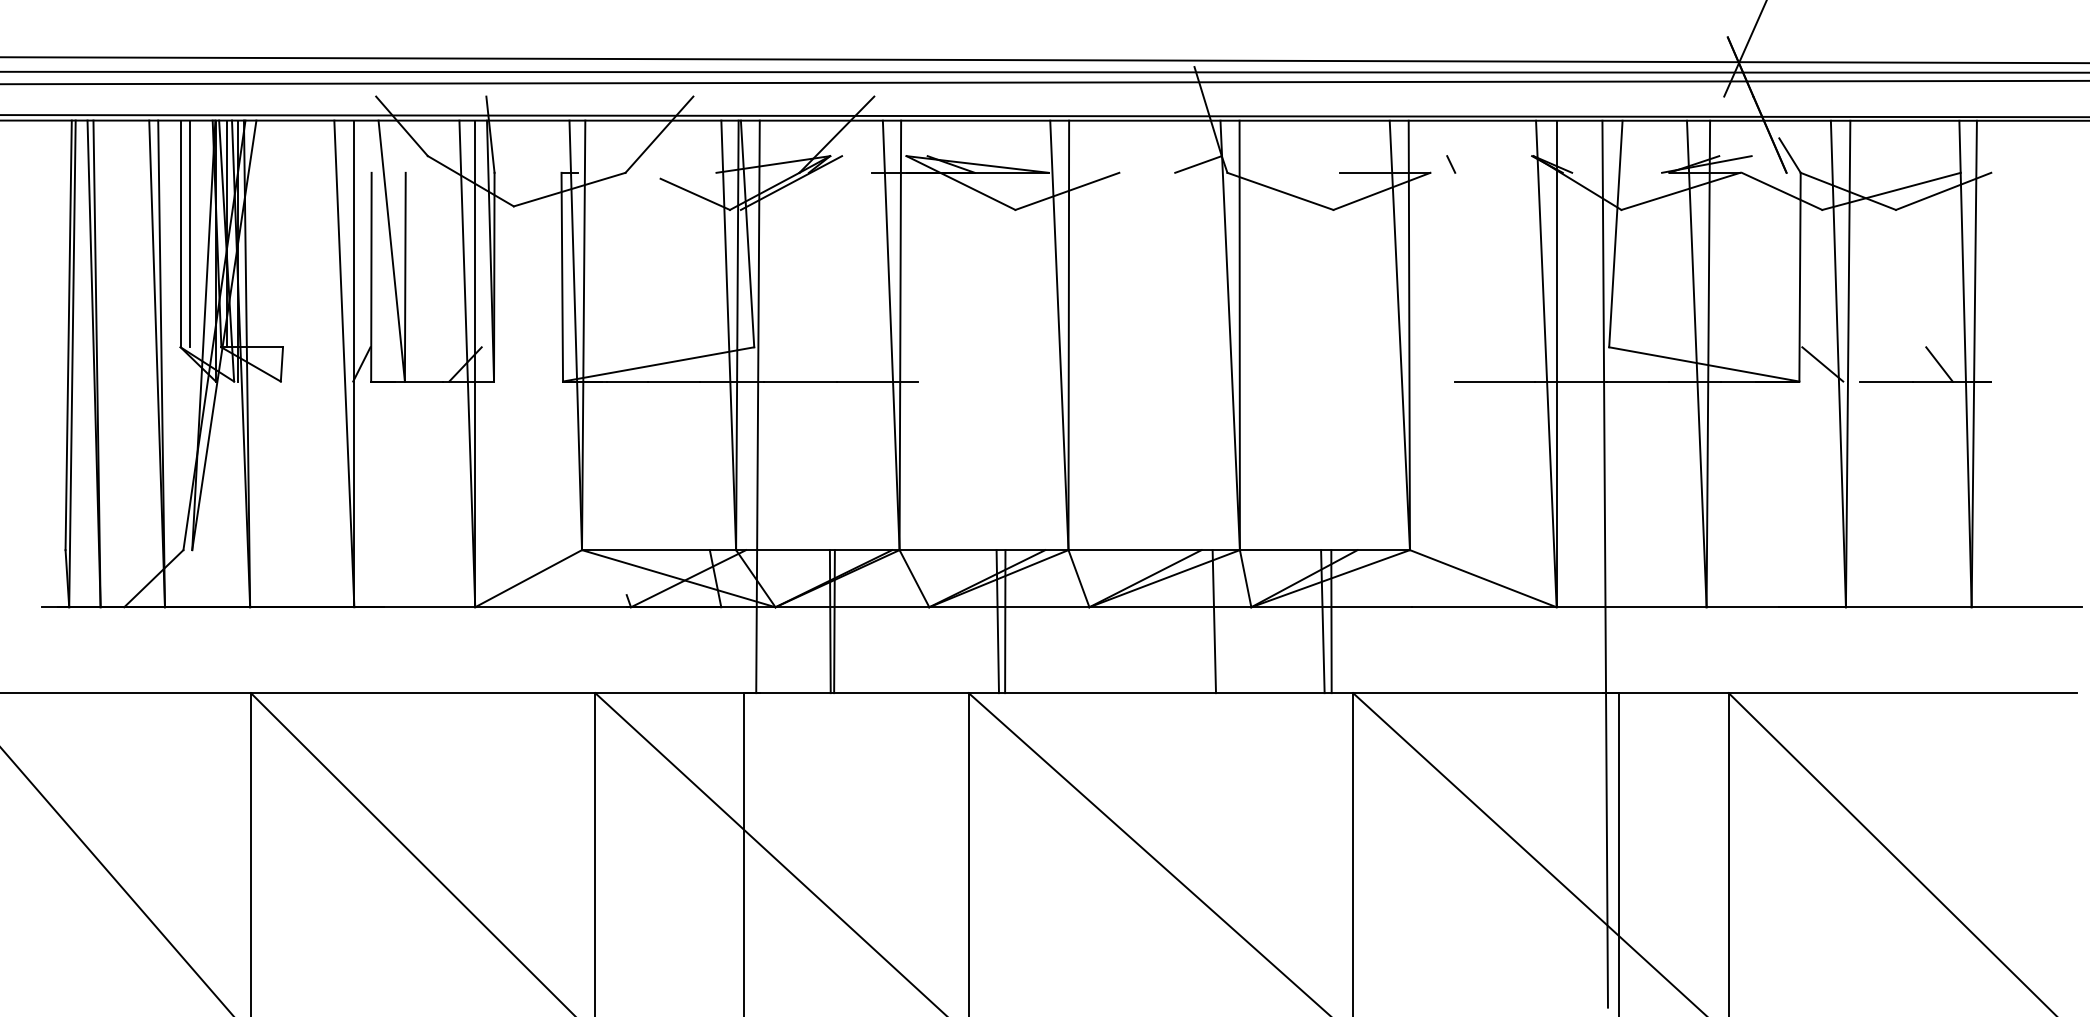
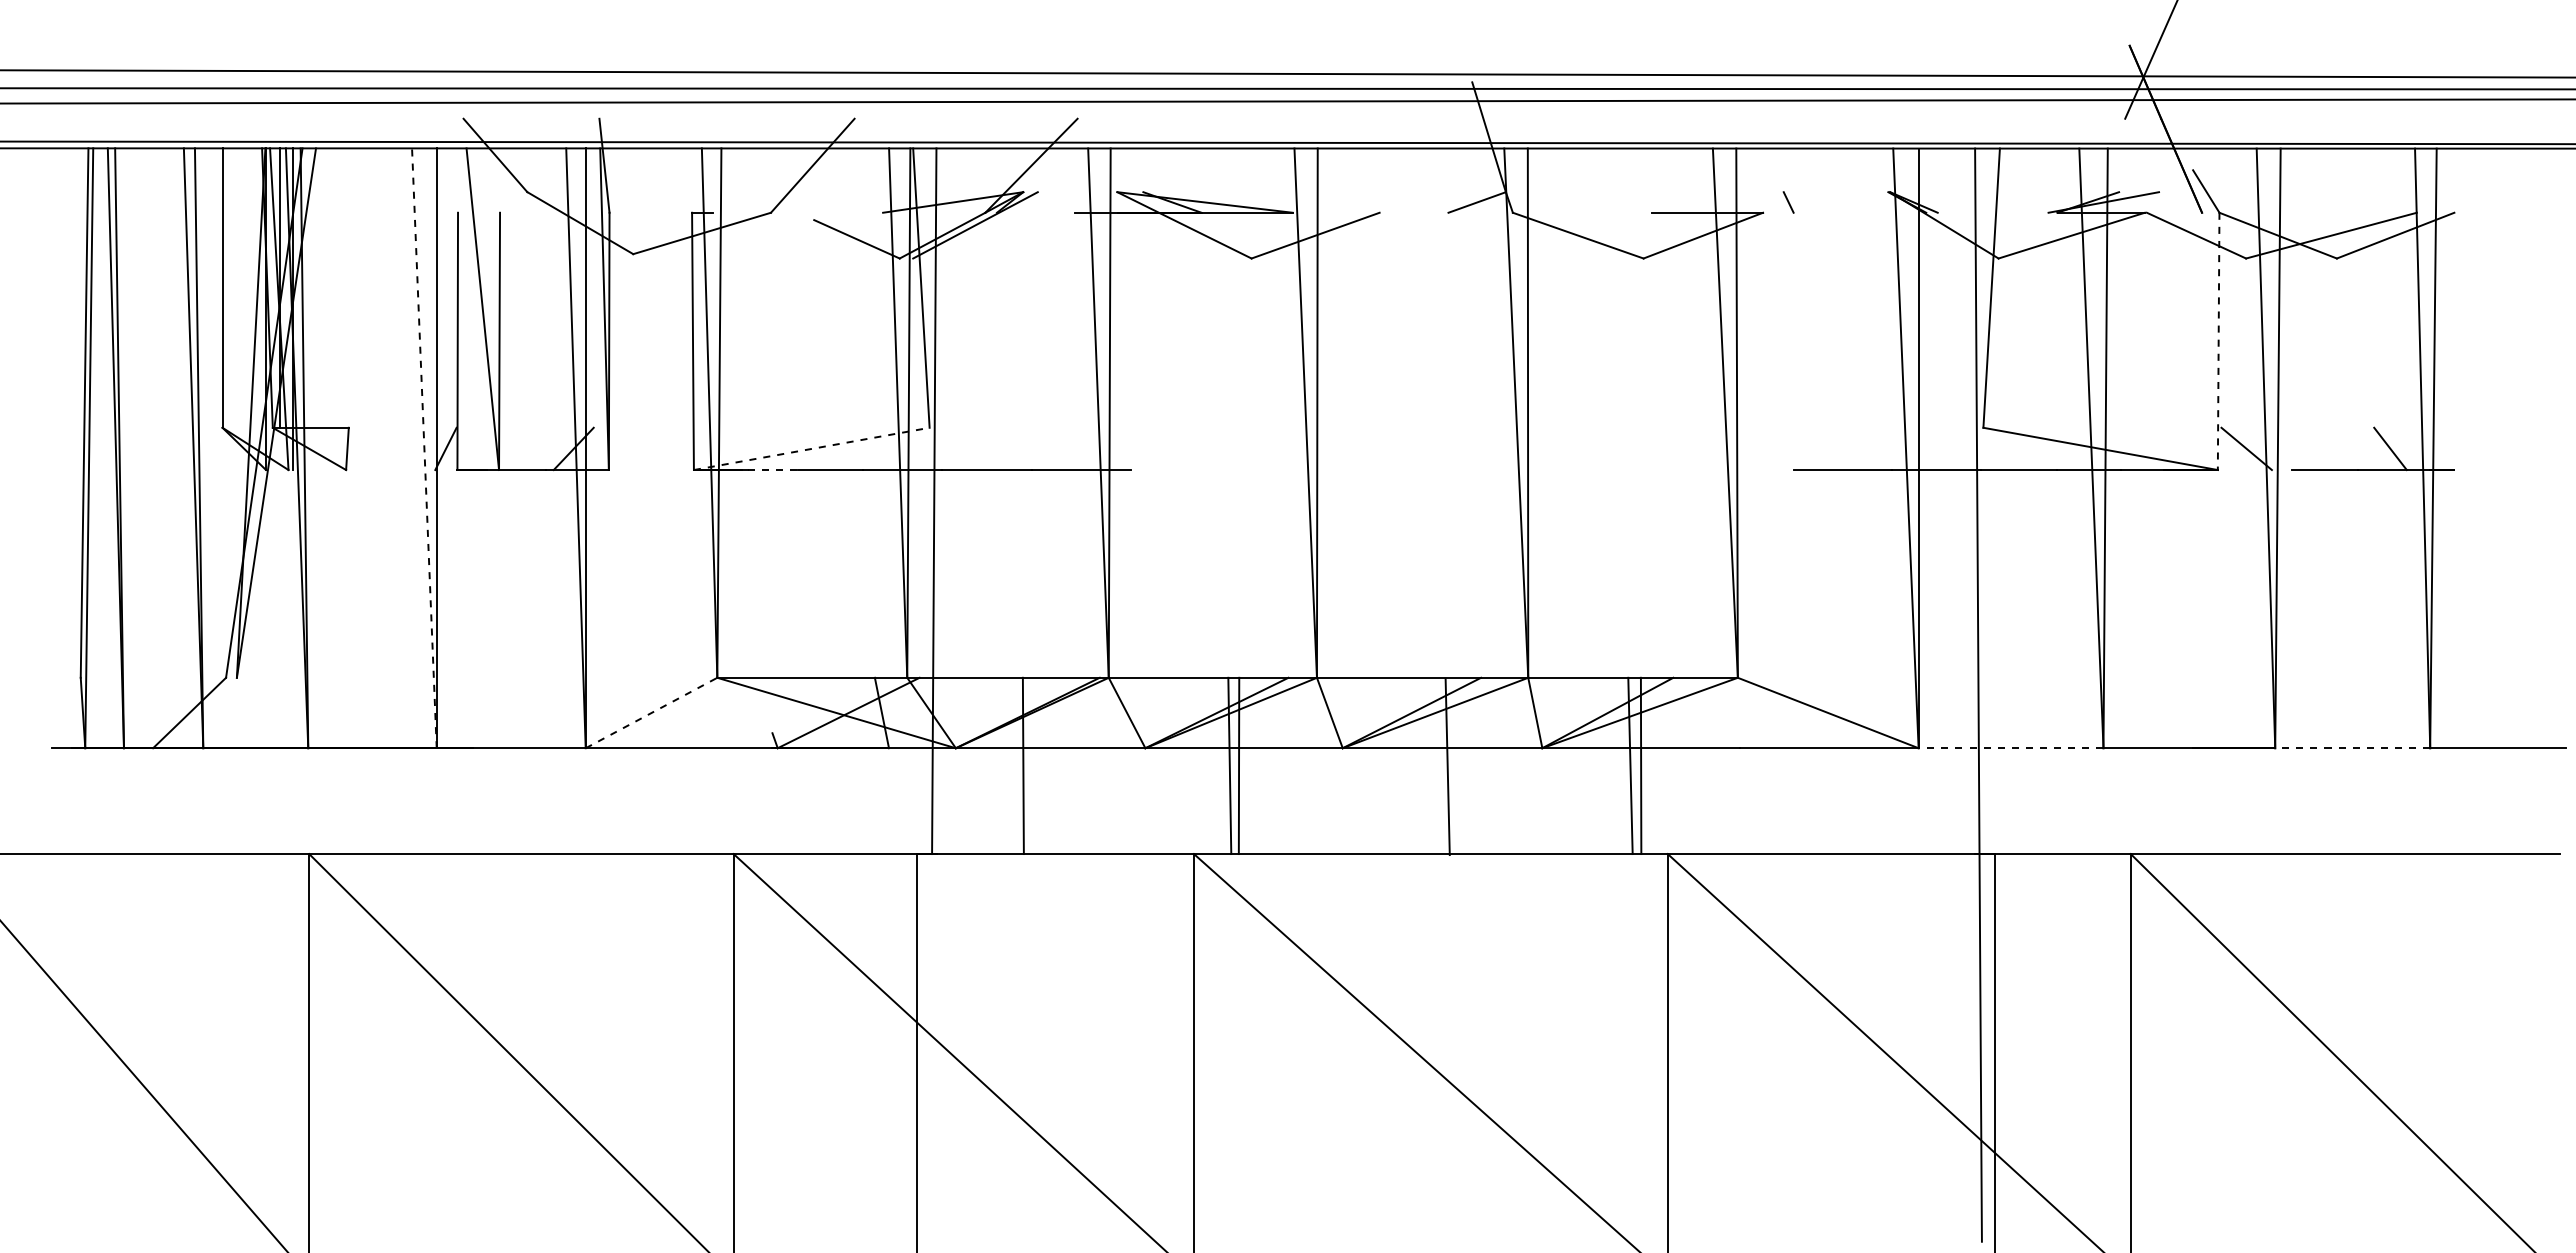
line: (189, 233) -> (233, 287), removed
line: (1799, 277) -> (2218, 341), solid -> dashed
line: (344, 363) -> (424, 447), solid -> dashed
line: (658, 364) -> (811, 448), solid -> dashed
line: (627, 381) -> (773, 470), solid -> dashed
line: (528, 579) -> (651, 713), solid -> dashed
line: (1631, 607) -> (2010, 748), solid -> dashed
line: (1908, 607) -> (2352, 748), solid -> dashed
line: (834, 621) -> (1028, 765), removed
line: (1214, 621) -> (1447, 766), moved

